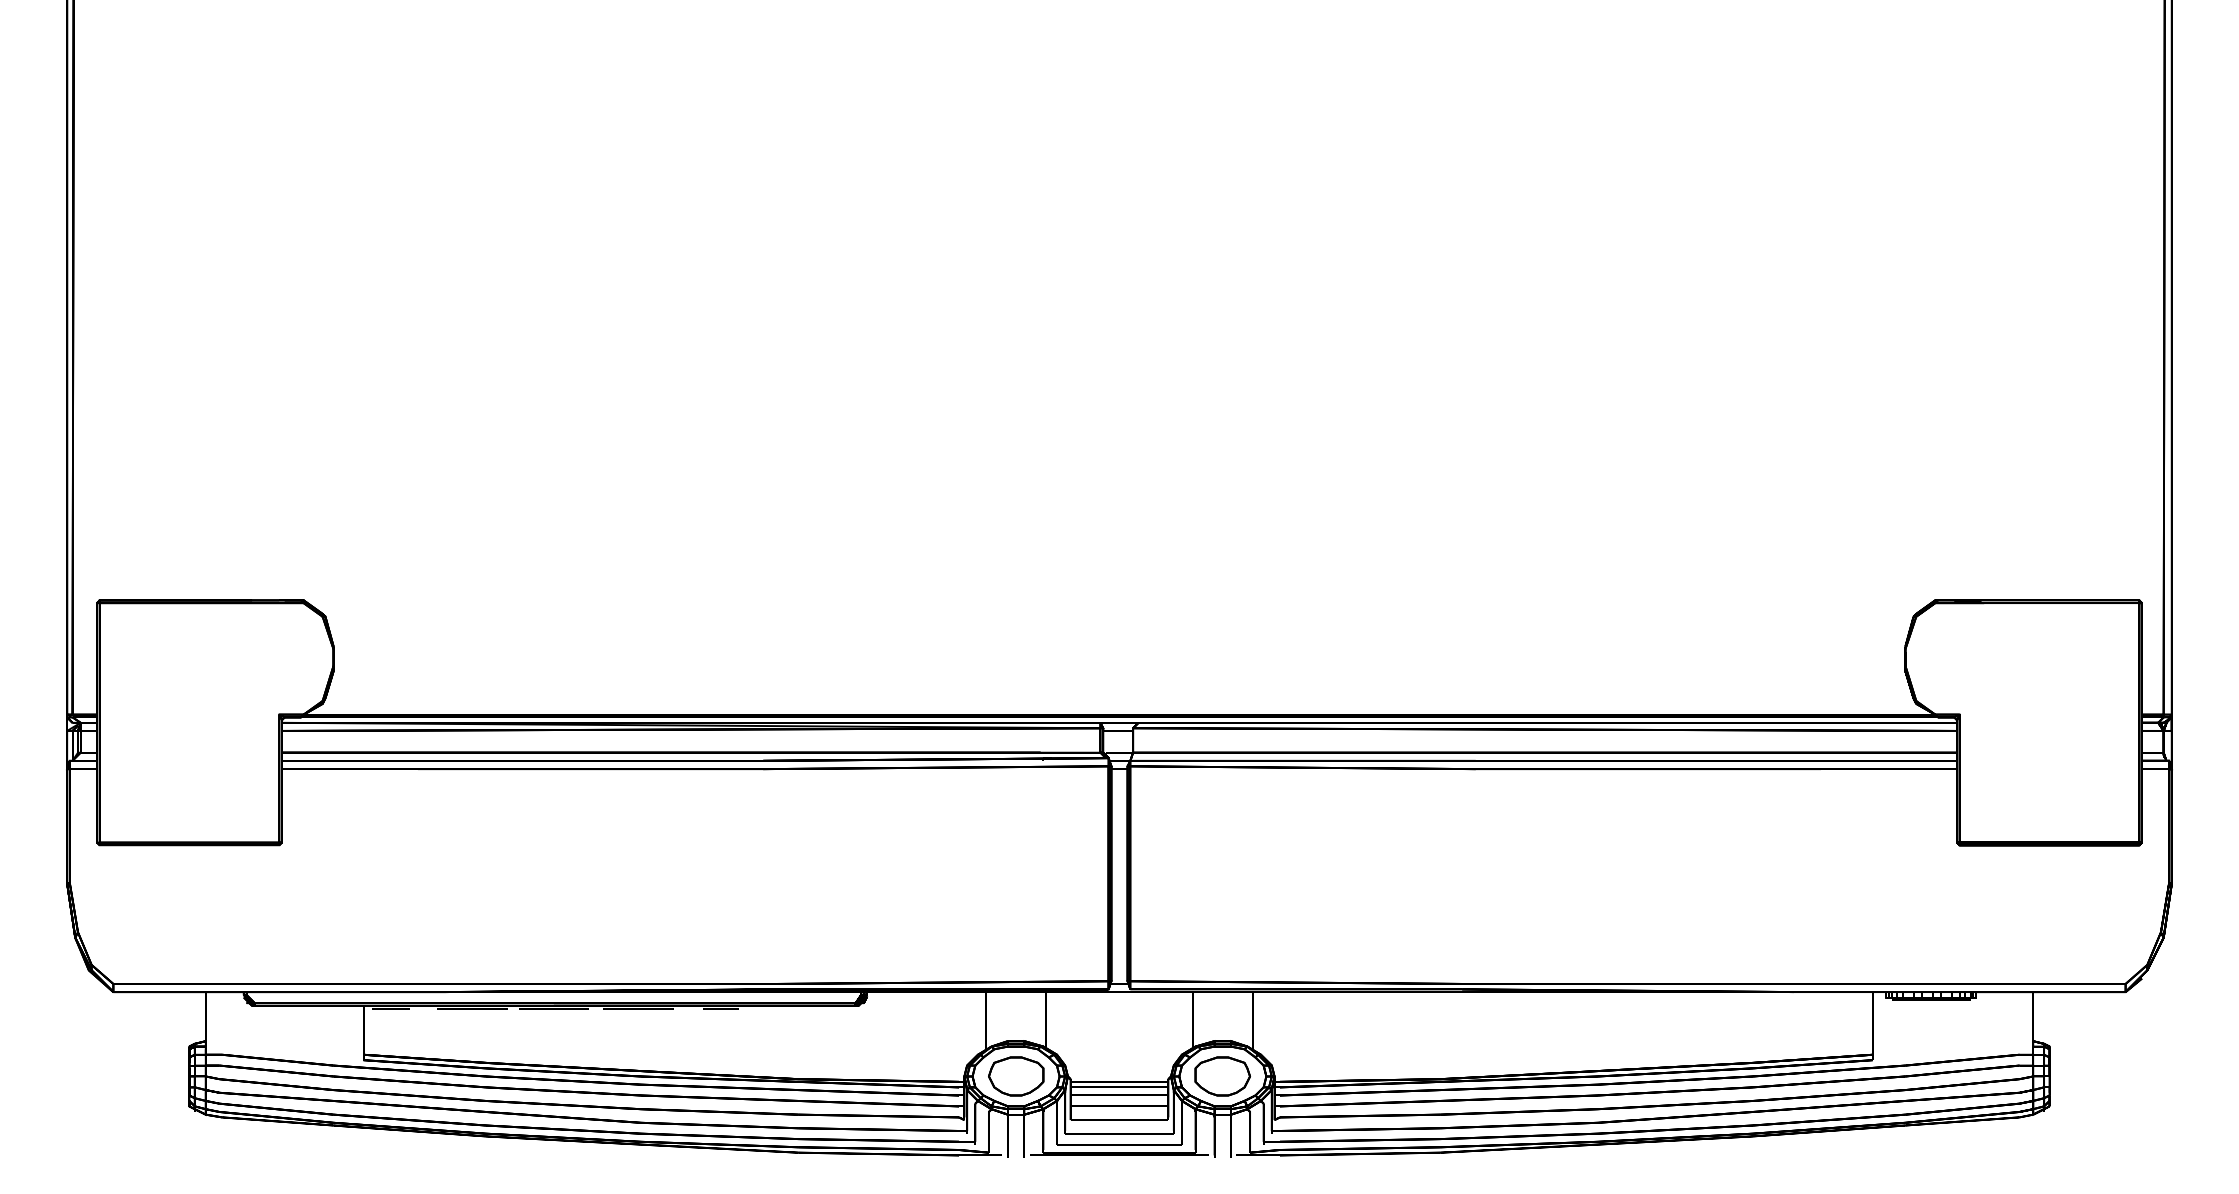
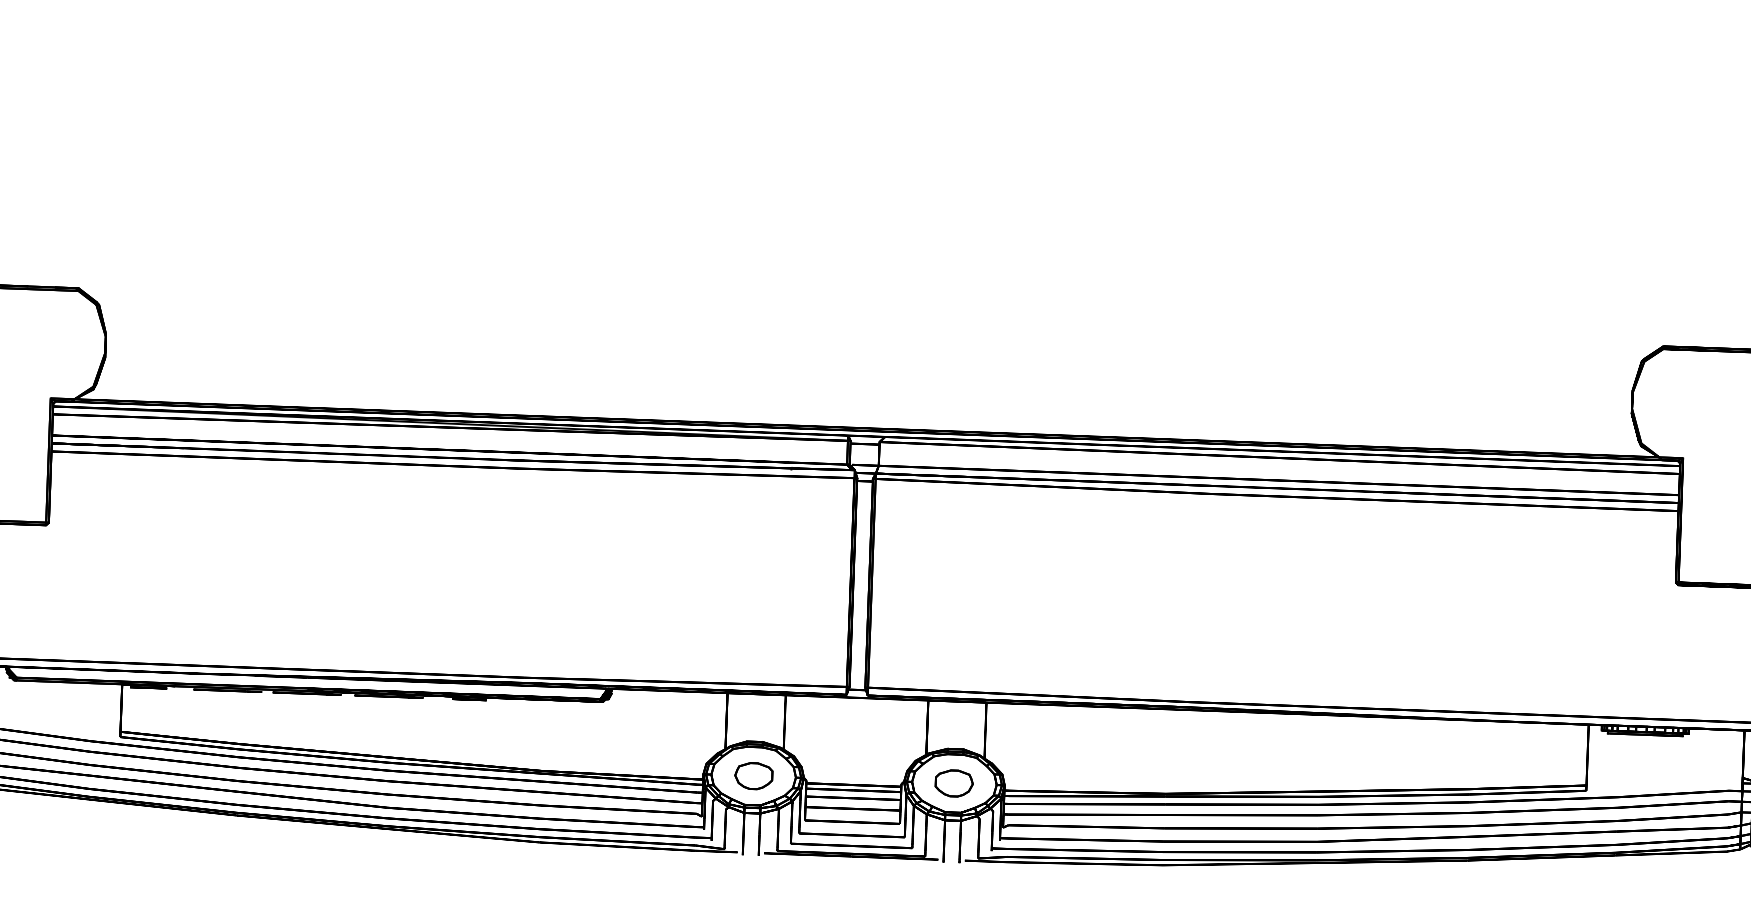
part: (1016, 1076) -> (754, 776), size x0.7
part: (1222, 1076) -> (954, 783), size x0.7

